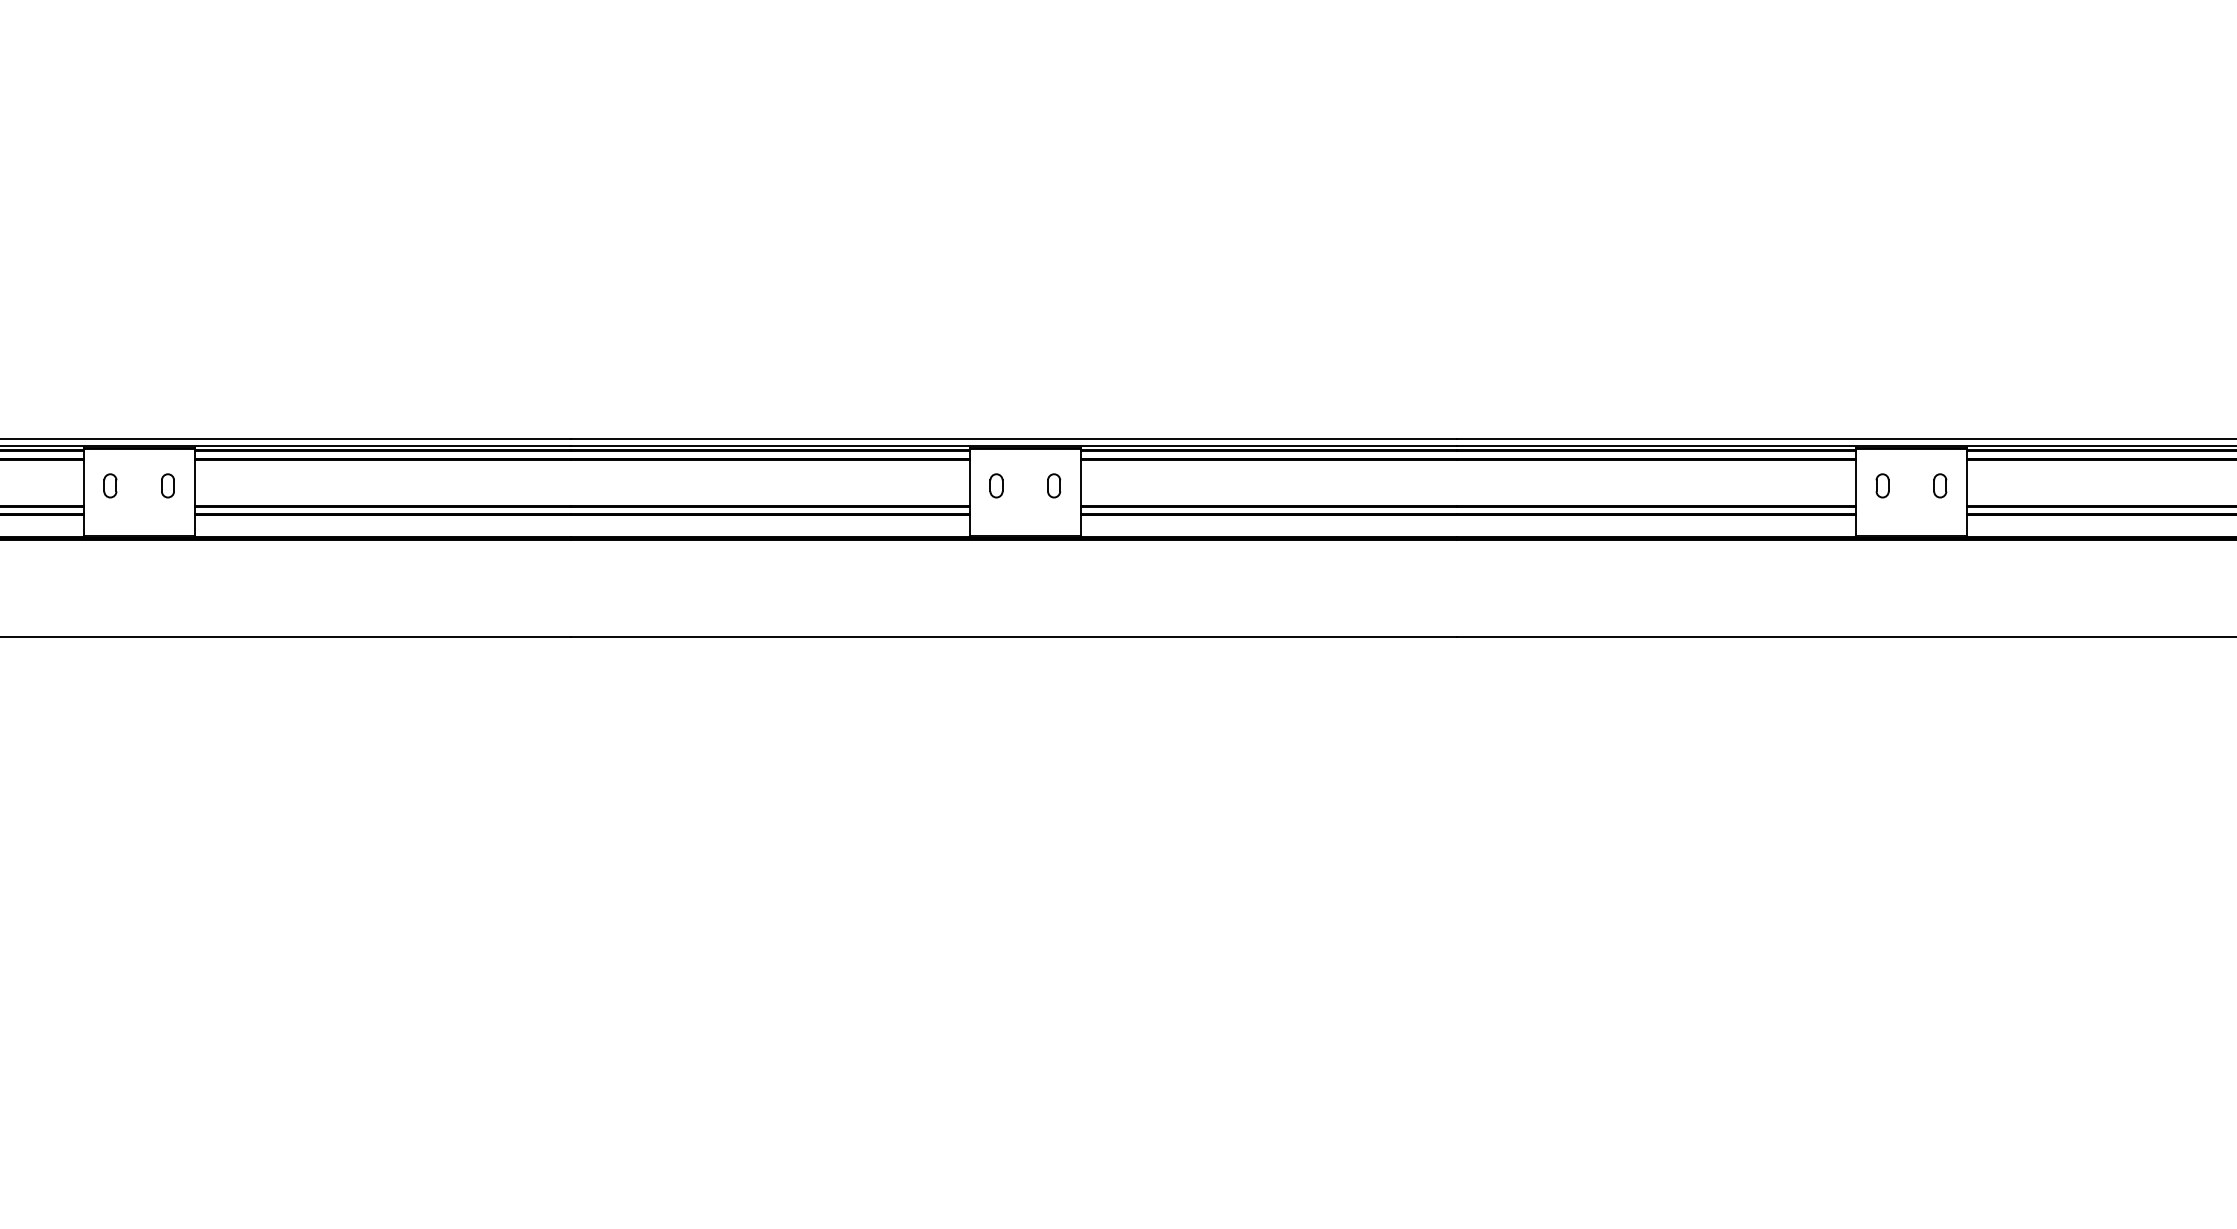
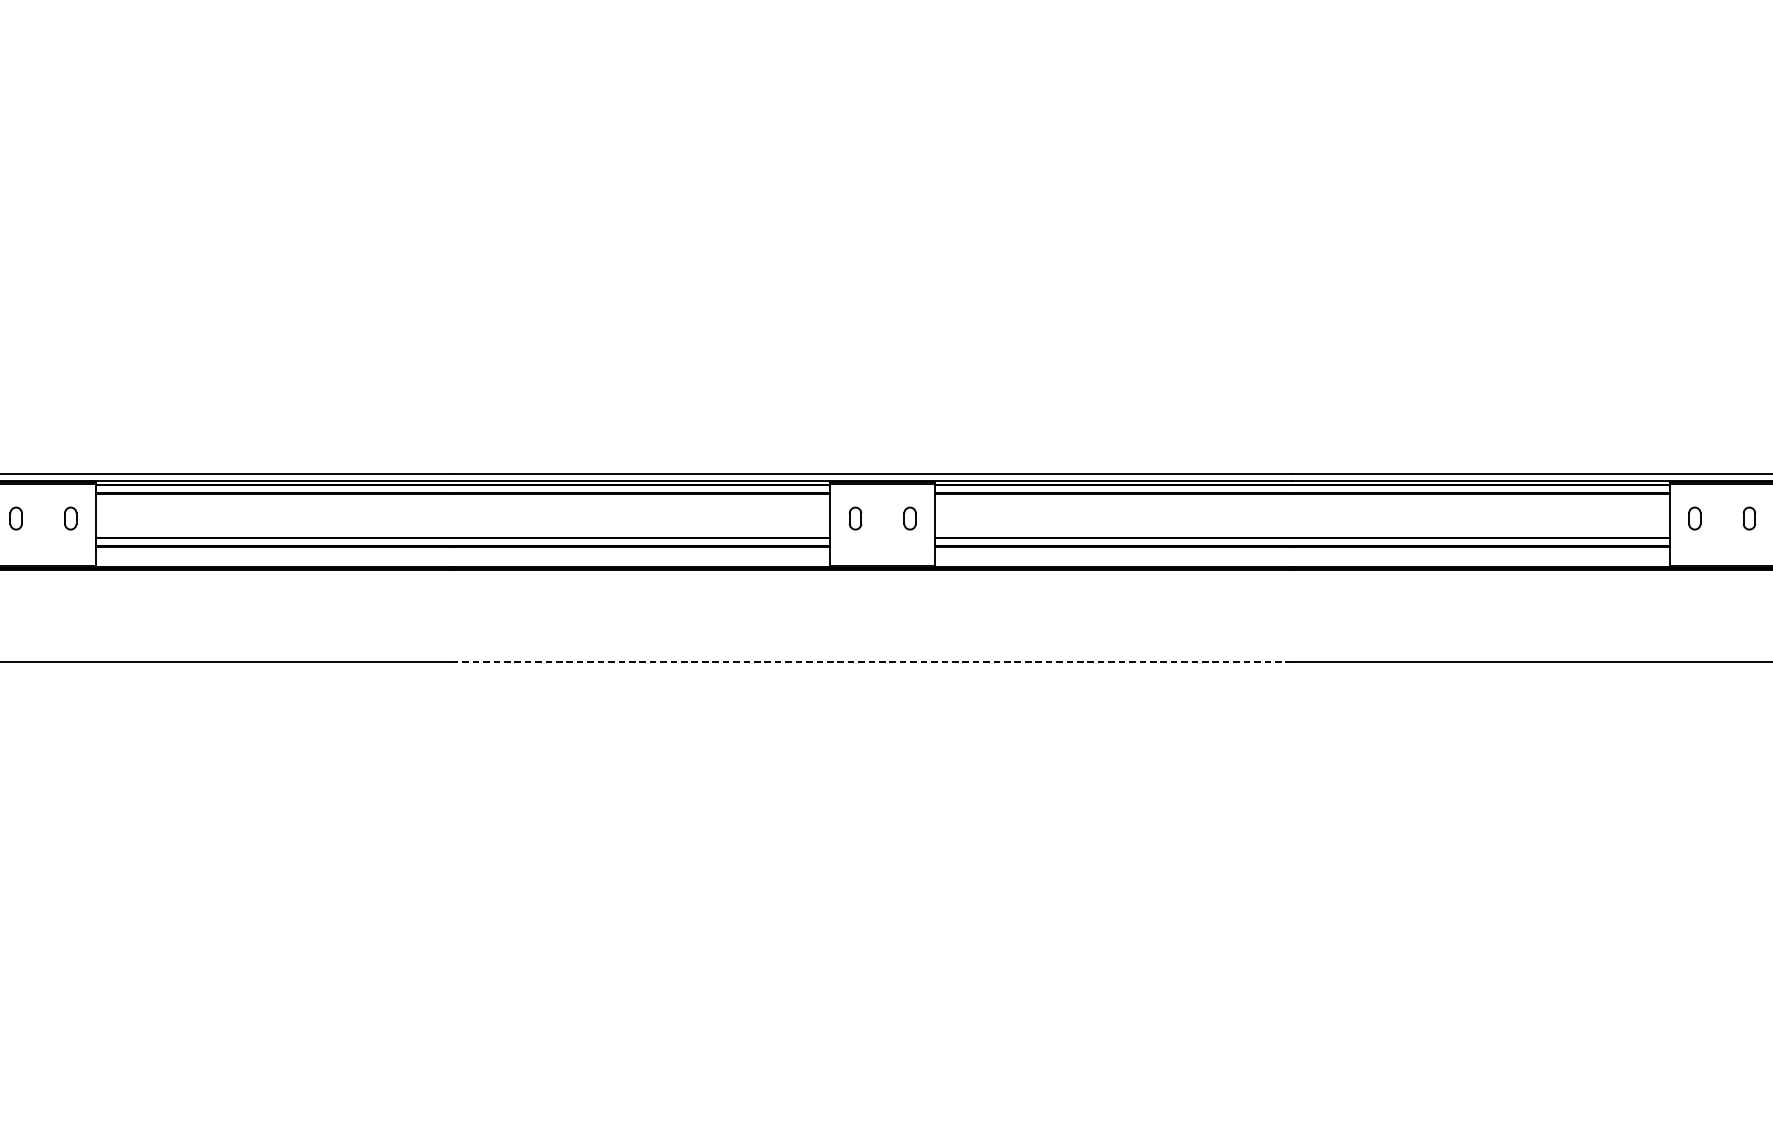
line: (1013, 637) -> (871, 662), solid -> dashed

